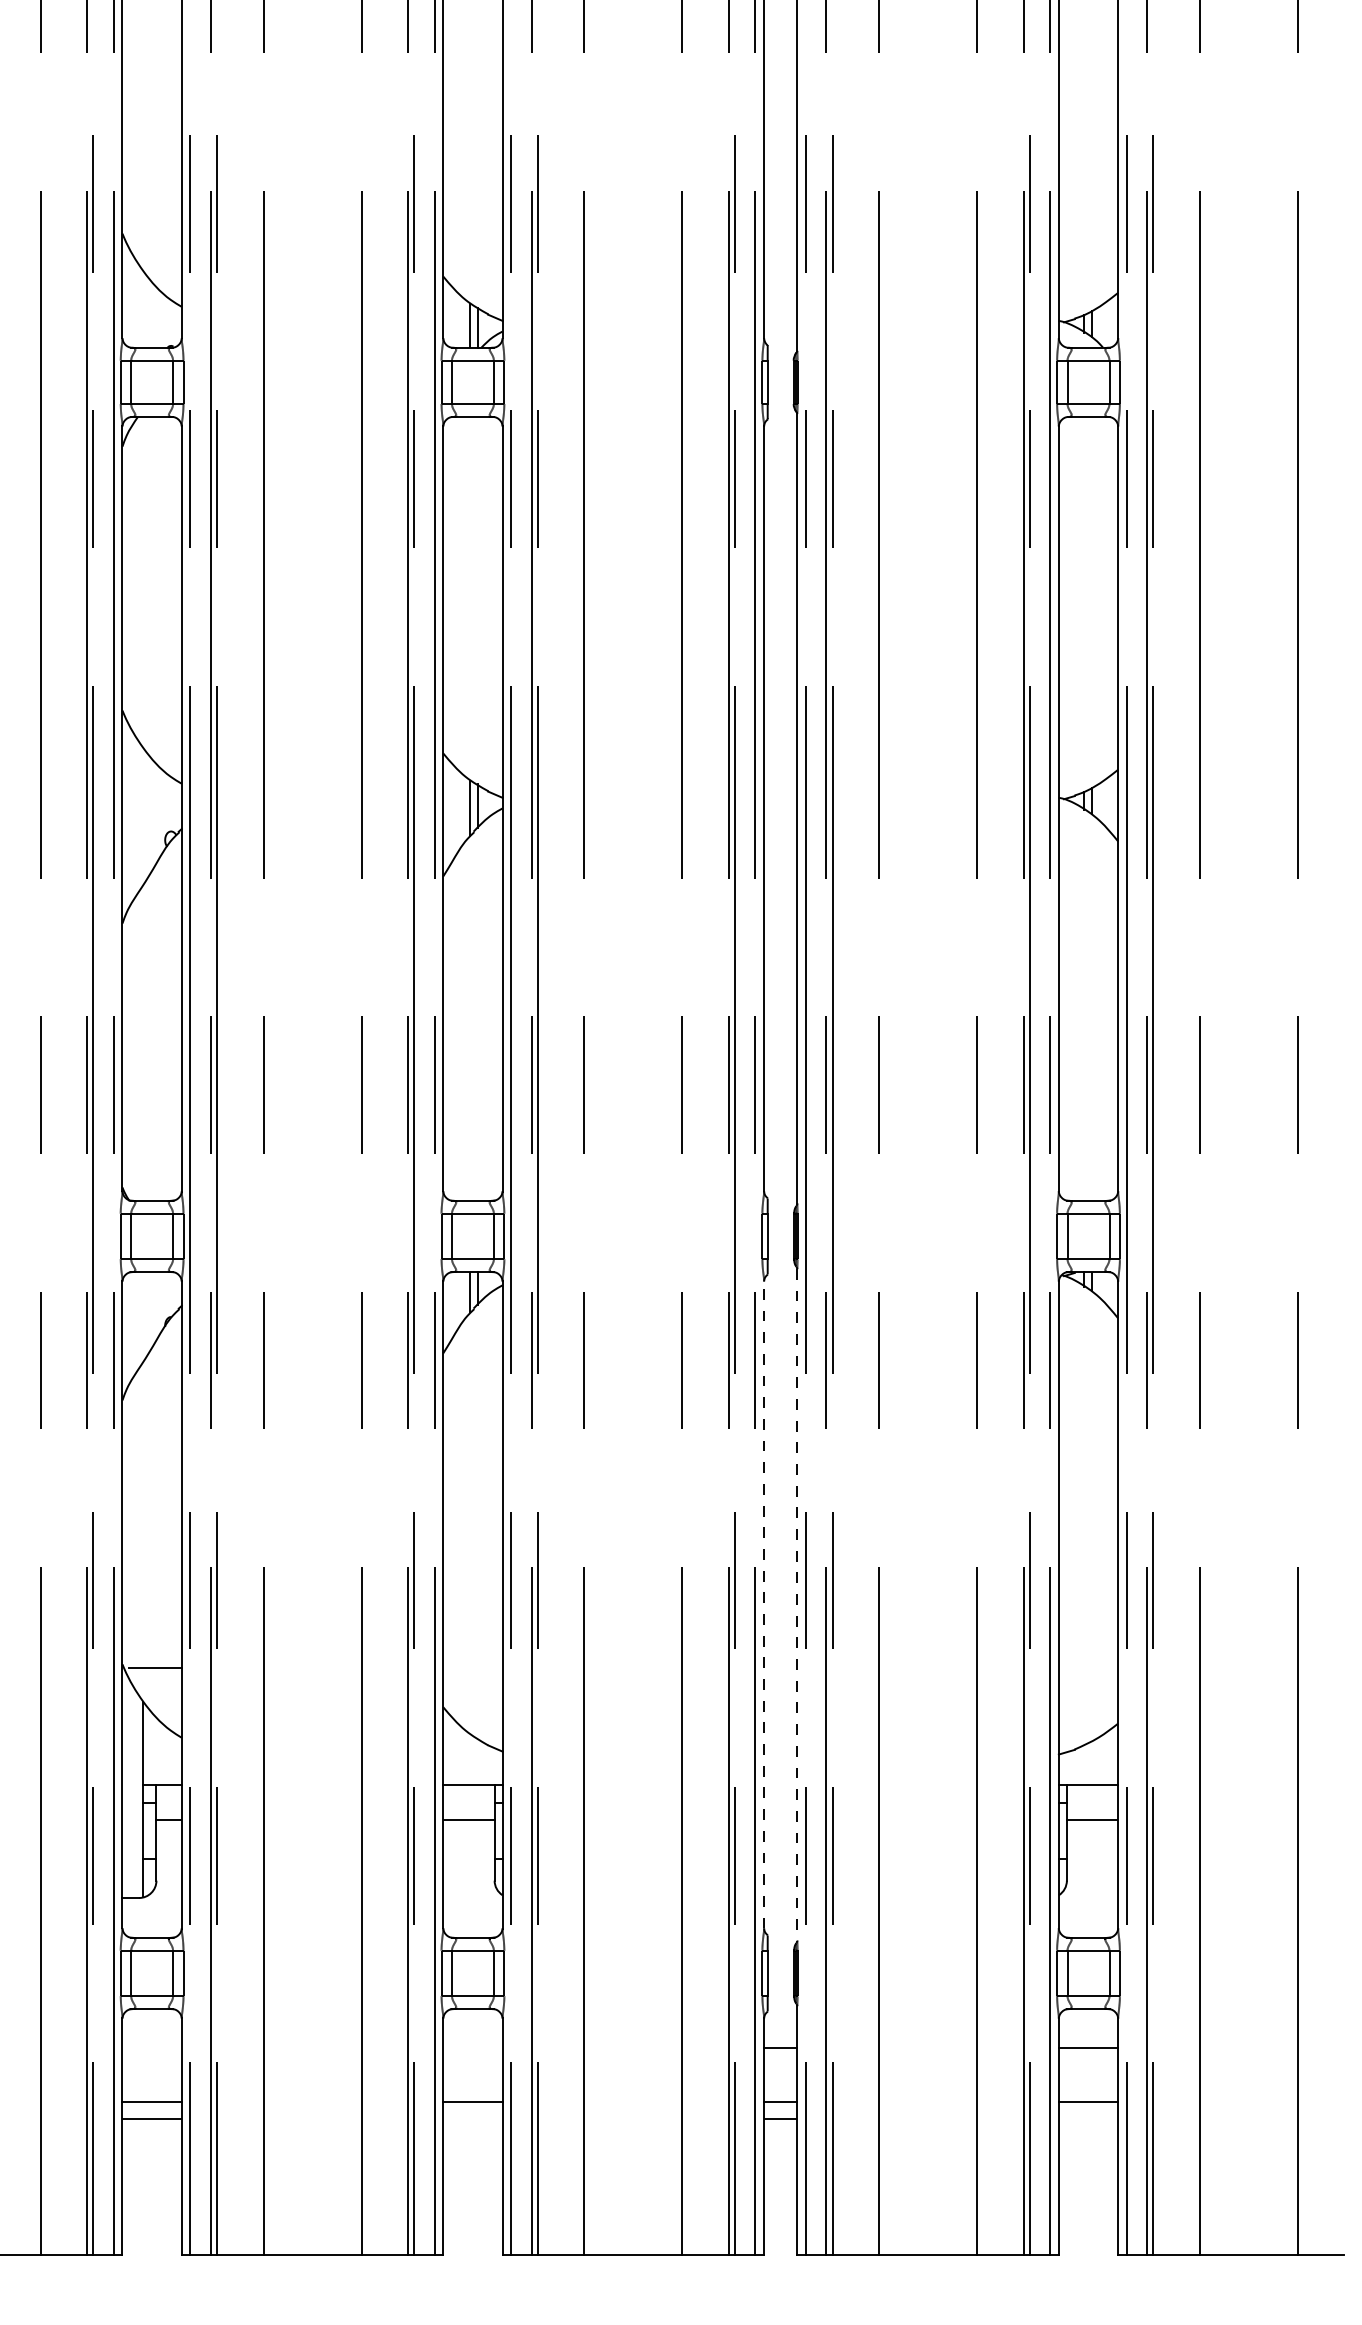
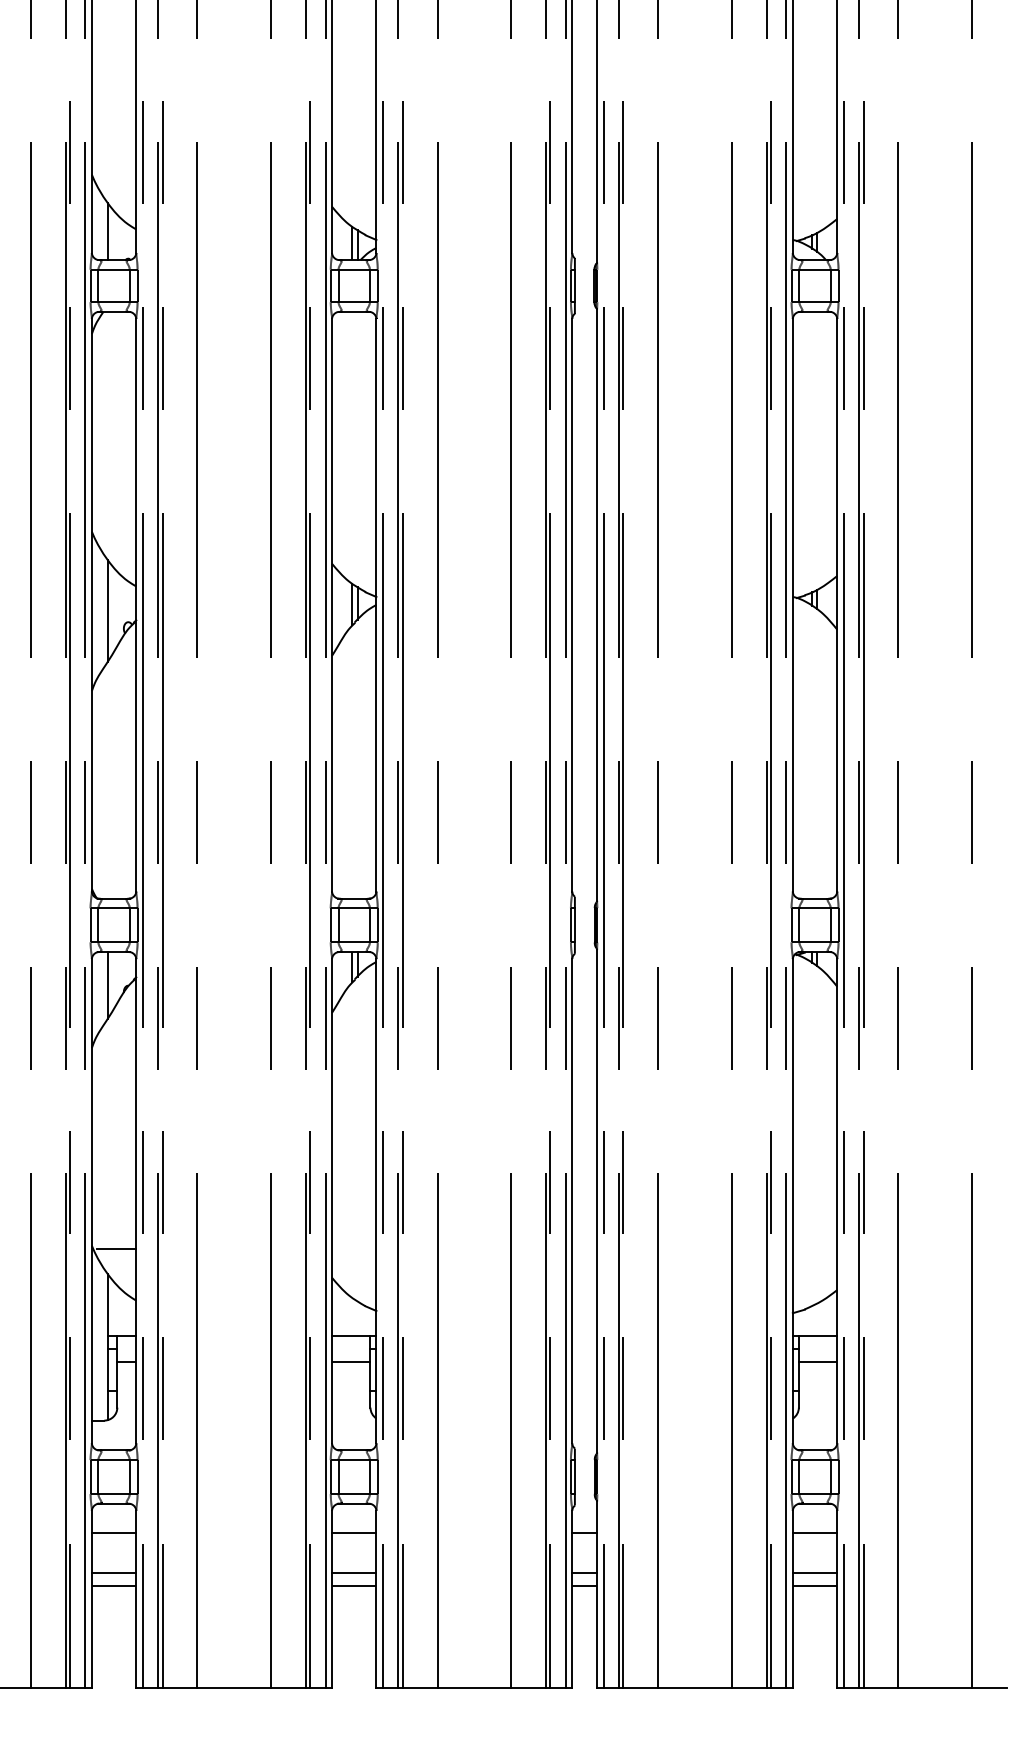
line: (143, 309) -> (107, 231), added
line: (143, 816) -> (107, 610), added
line: (143, 1316) -> (107, 985), added
line: (764, 1604) -> (572, 1200), dashed -> solid
line: (797, 1604) -> (597, 1200), dashed -> solid
line: (151, 2048) -> (113, 1533), added
line: (472, 2048) -> (353, 1533), added
line: (472, 2119) -> (353, 1586), added
line: (1088, 2119) -> (815, 1586), added

